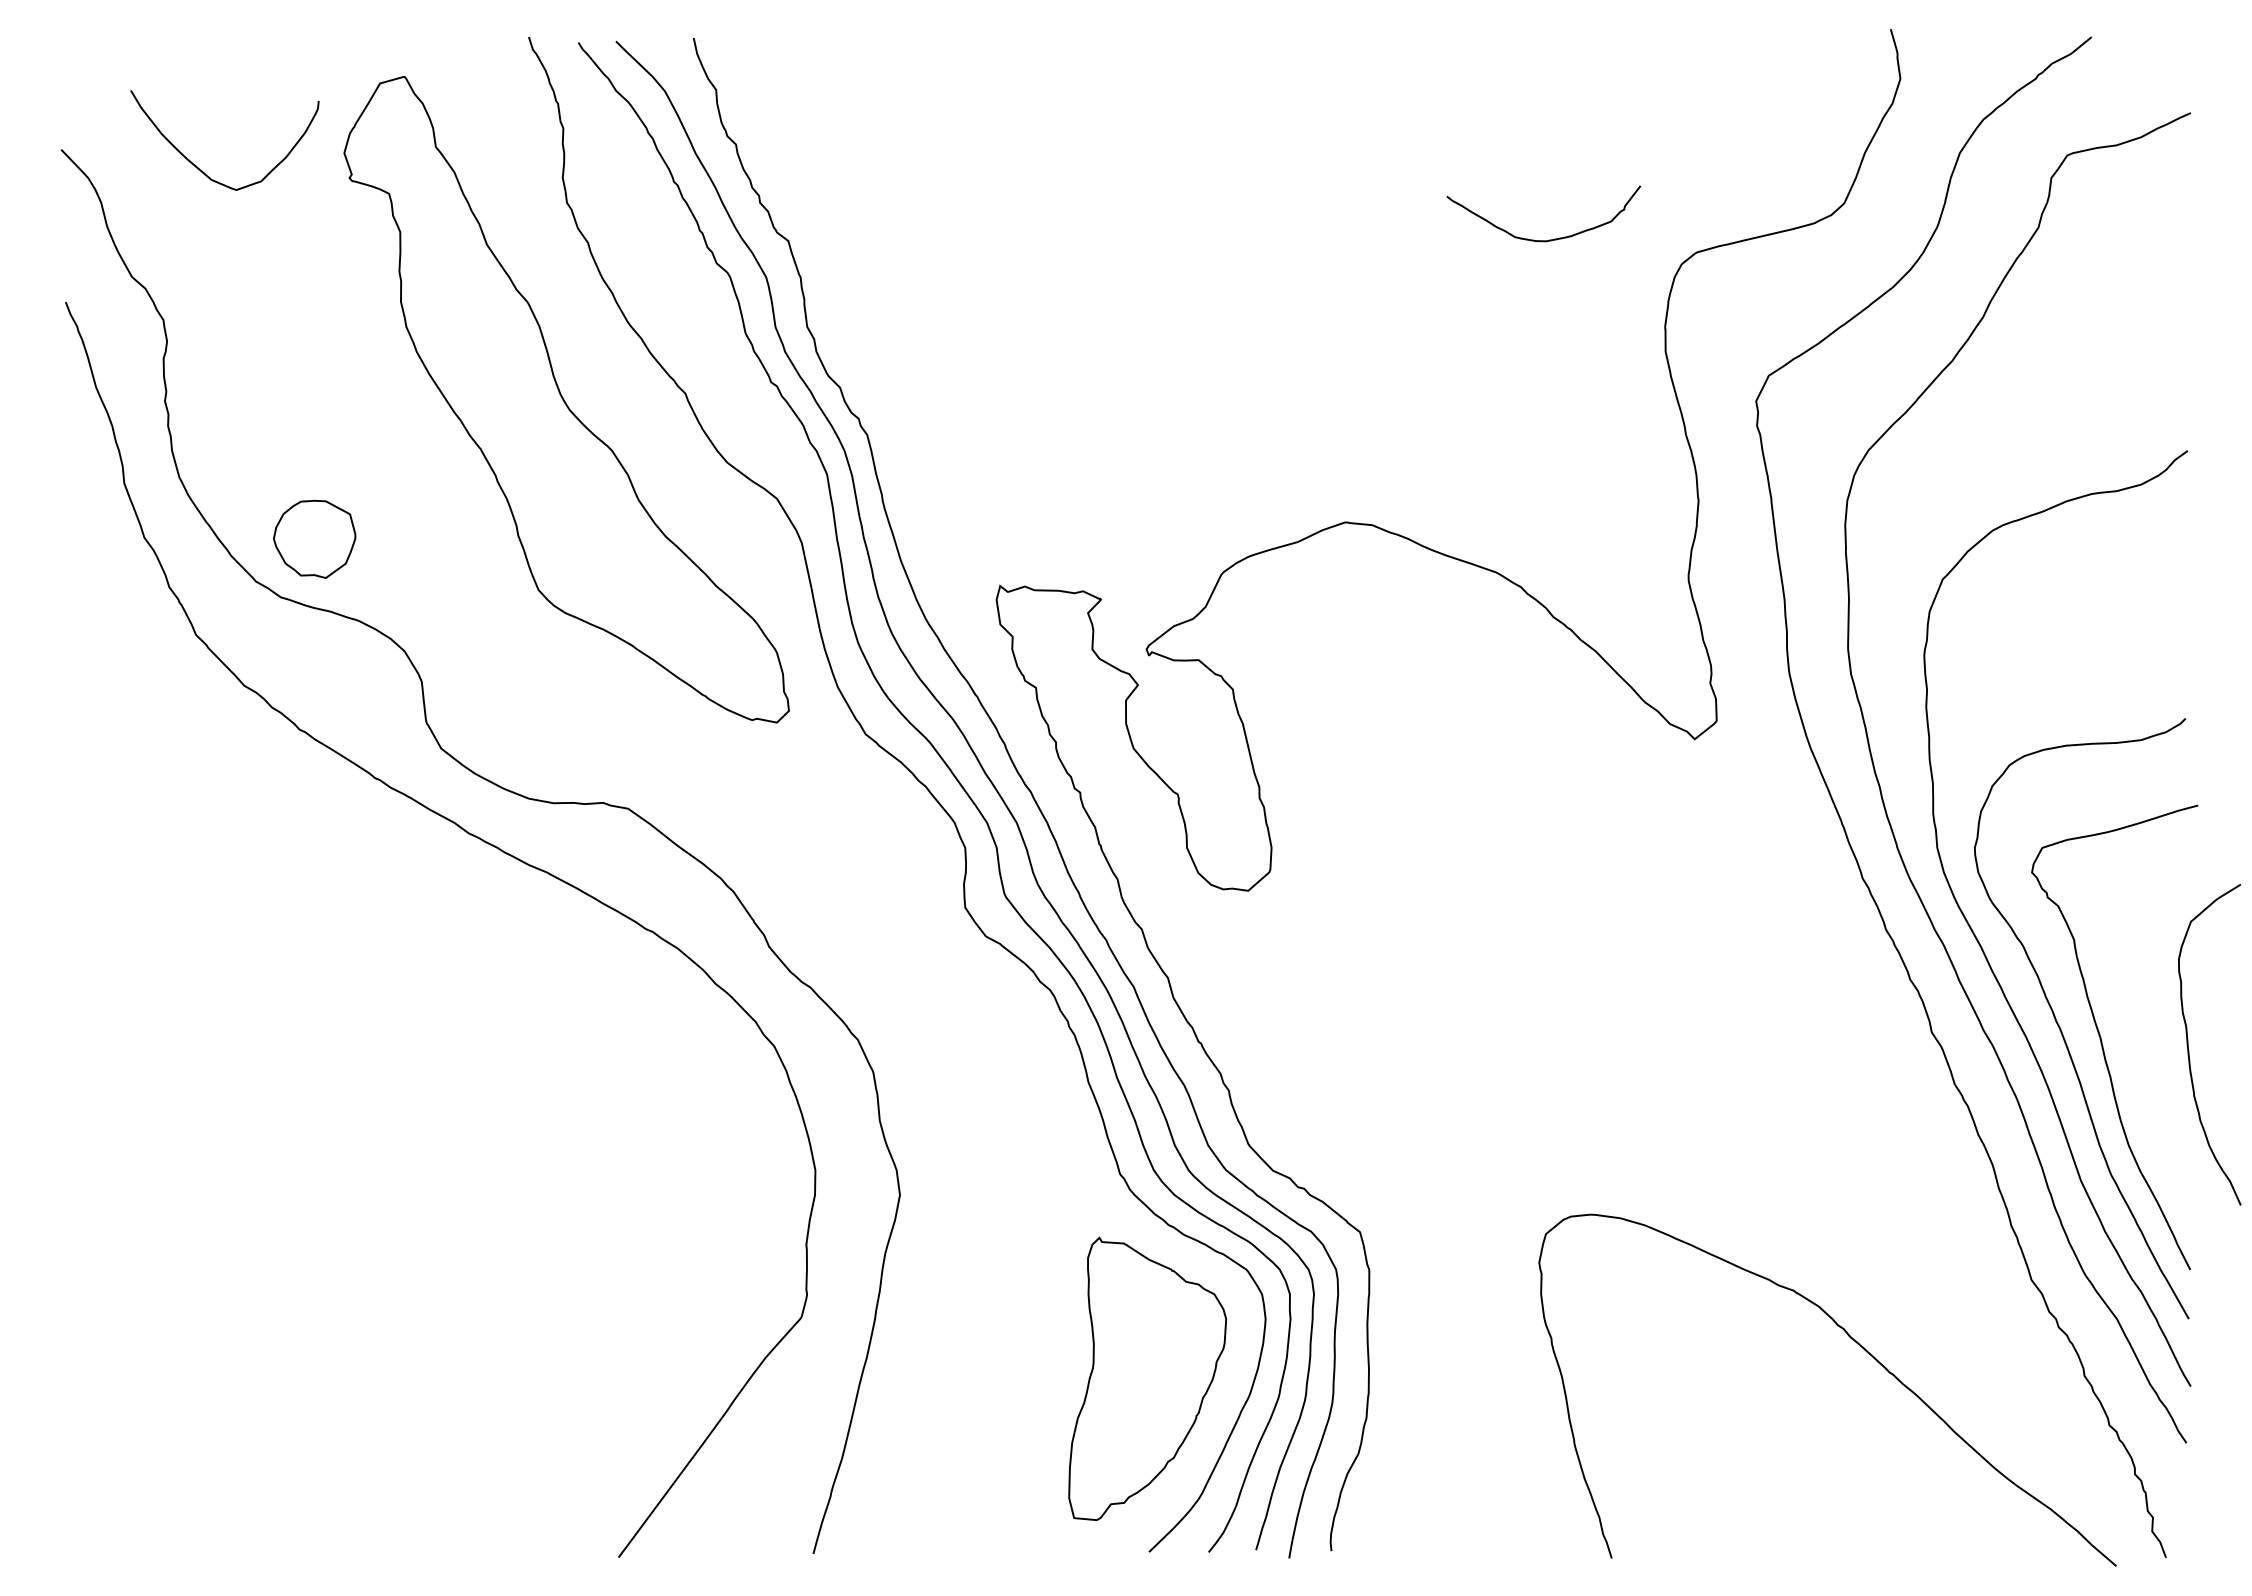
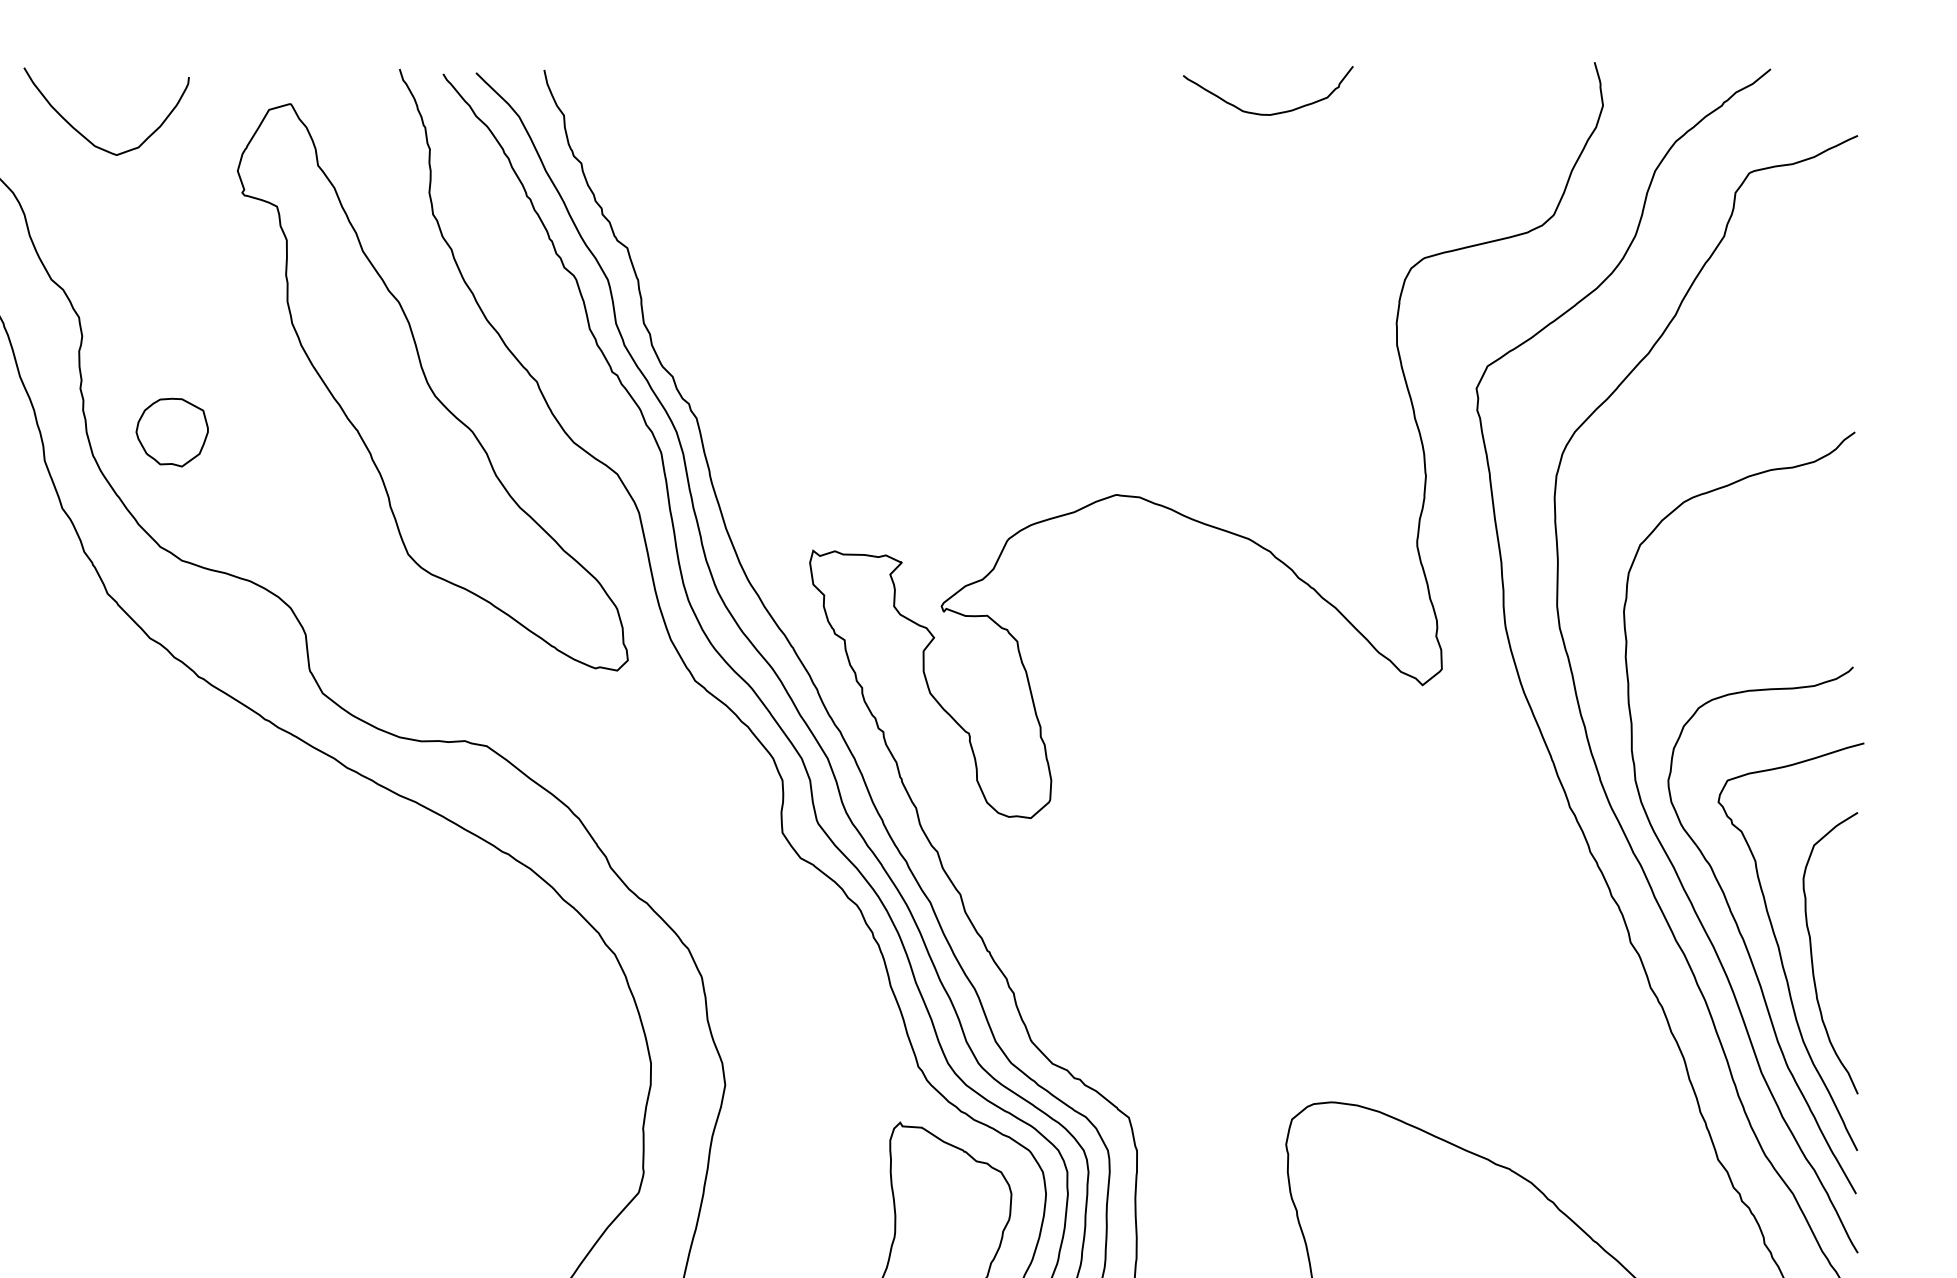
curve: (202, 170) -> (86, 137), moved
curve: (1549, 239) -> (1273, 113), moved
part: (314, 538) -> (172, 431), moved
curve: (2189, 1049) -> (1812, 957), moved

